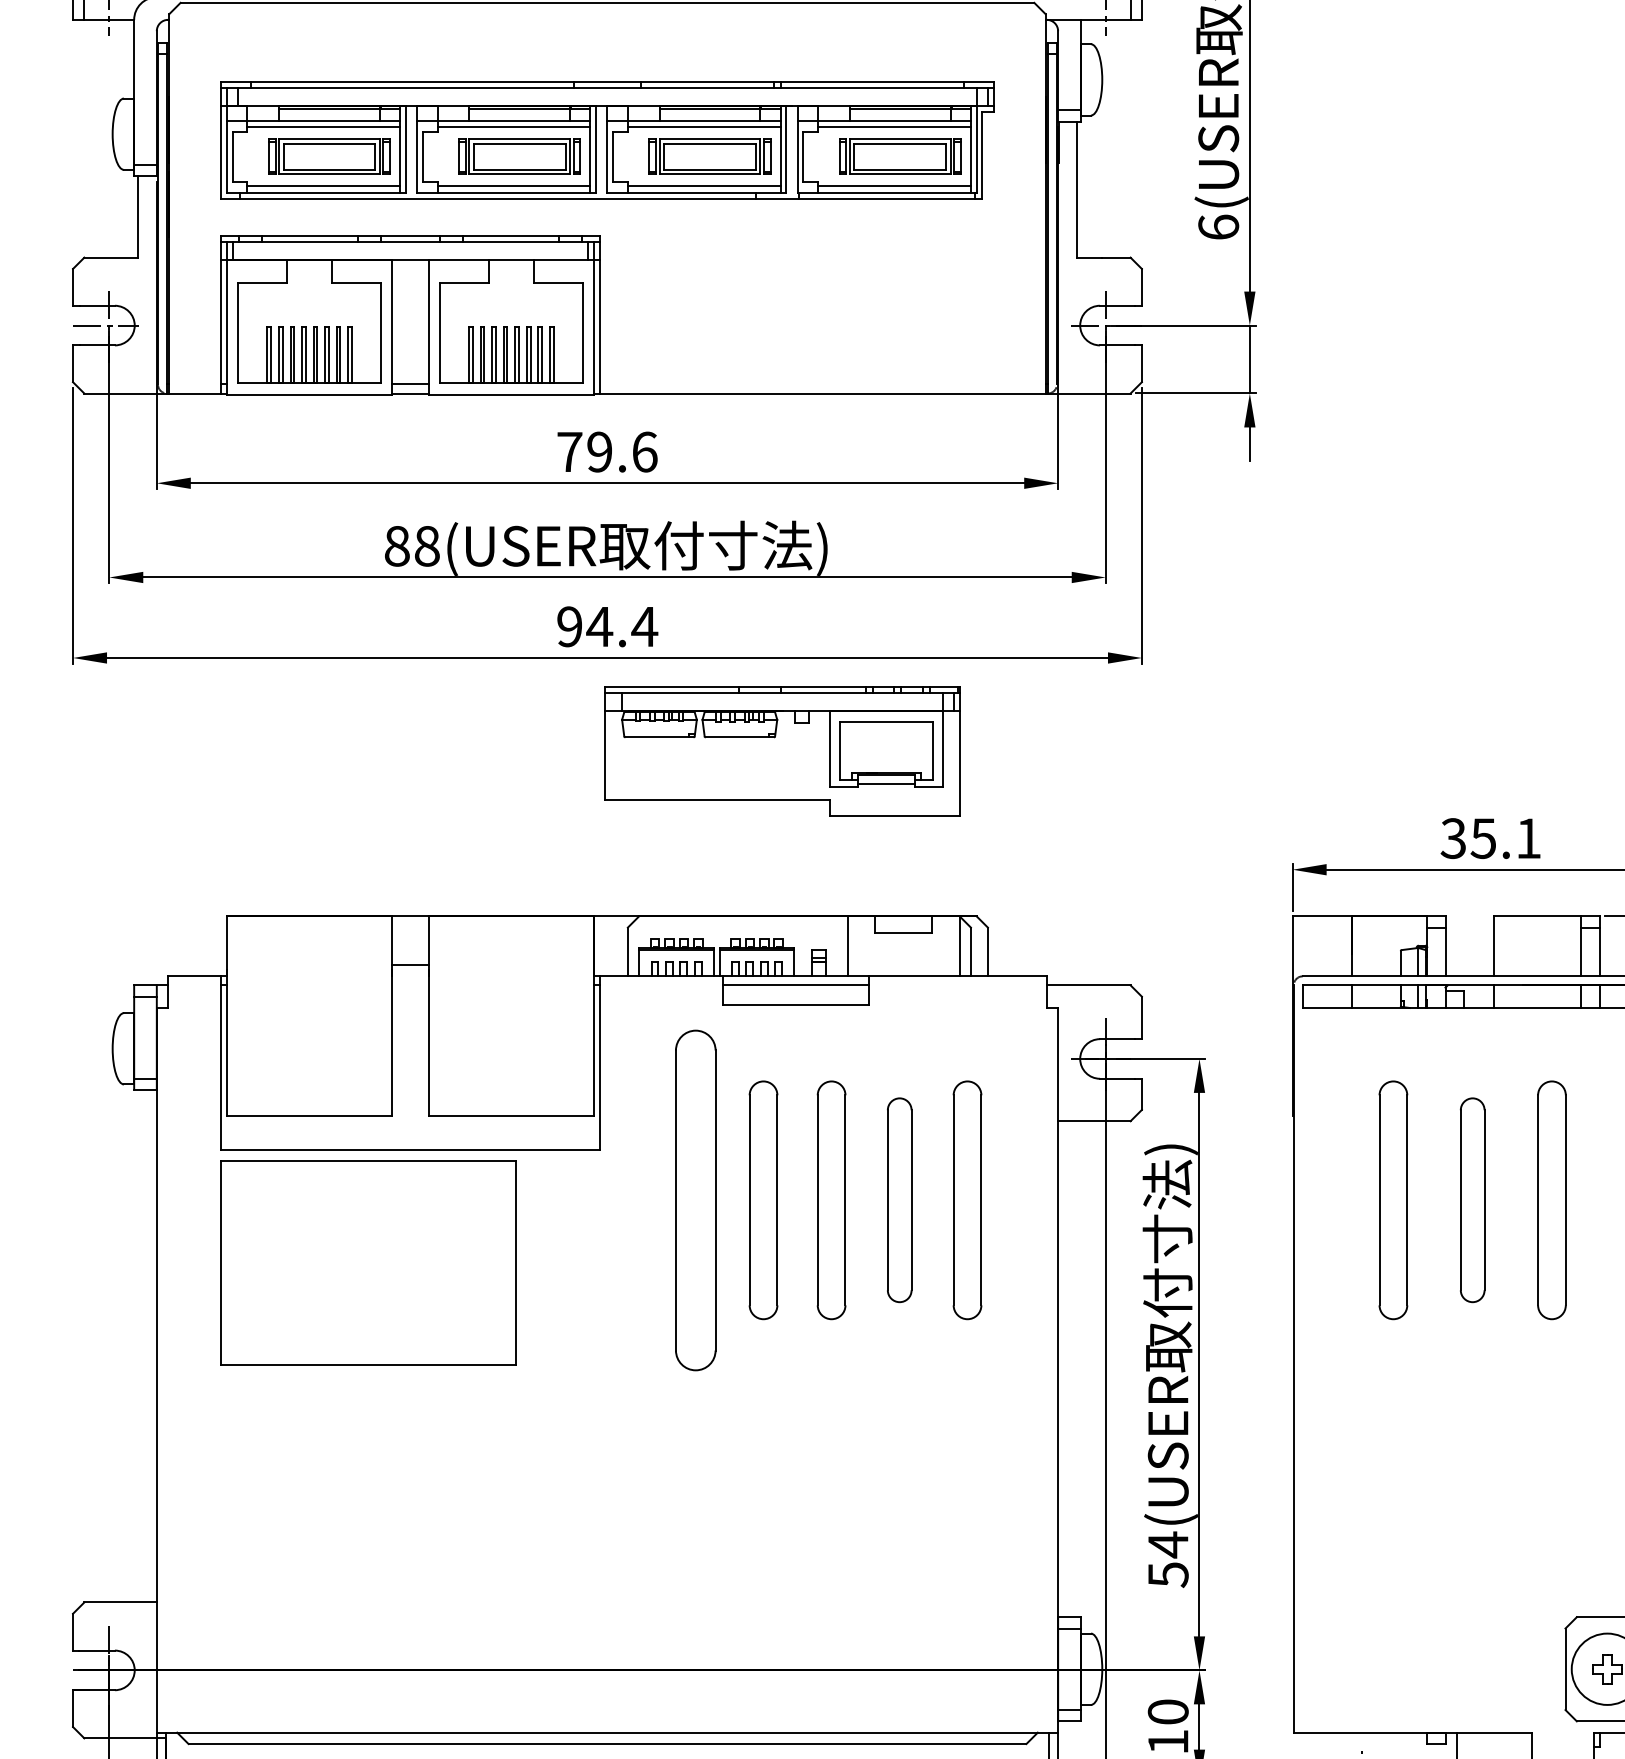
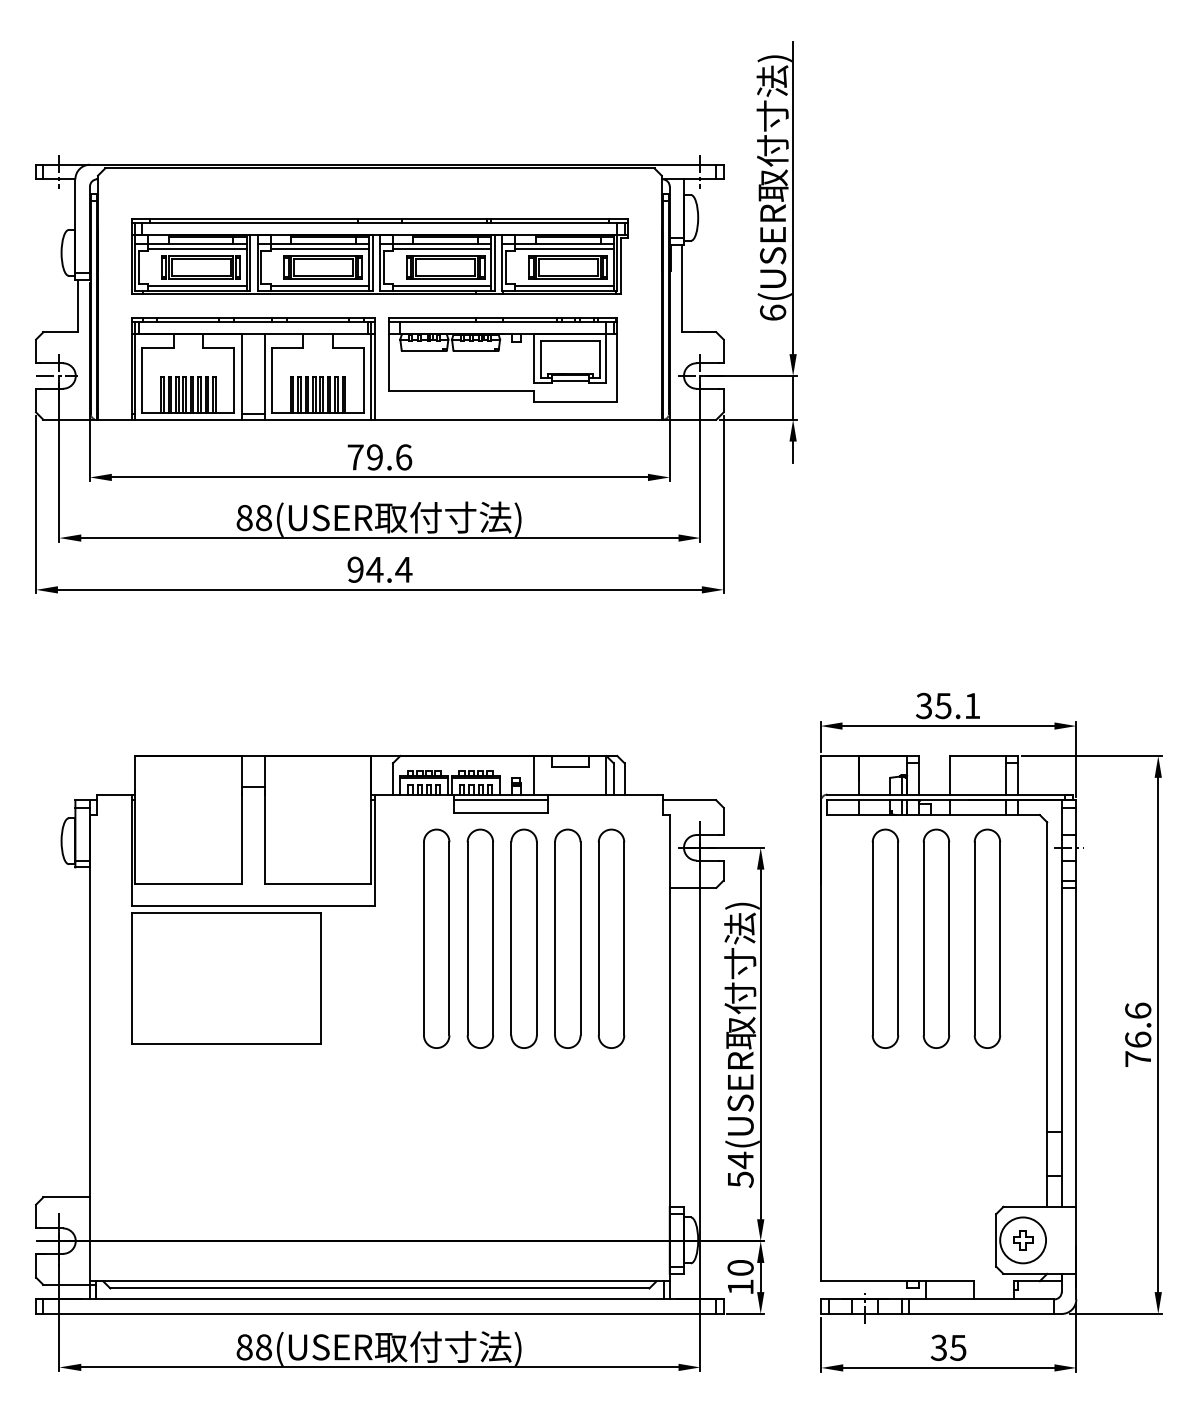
part: (780, 750) -> (502, 359), moved
part: (762, 1199) -> (479, 938), size x1.43
part: (830, 1199) -> (523, 938), size x1.43
part: (899, 1199) -> (567, 938), size x1.67
part: (967, 1199) -> (611, 938), size x1.43
part: (1393, 1199) -> (885, 938), size x1.43
part: (1472, 1199) -> (936, 938), size x1.67
part: (1552, 1199) -> (987, 938), size x1.43

